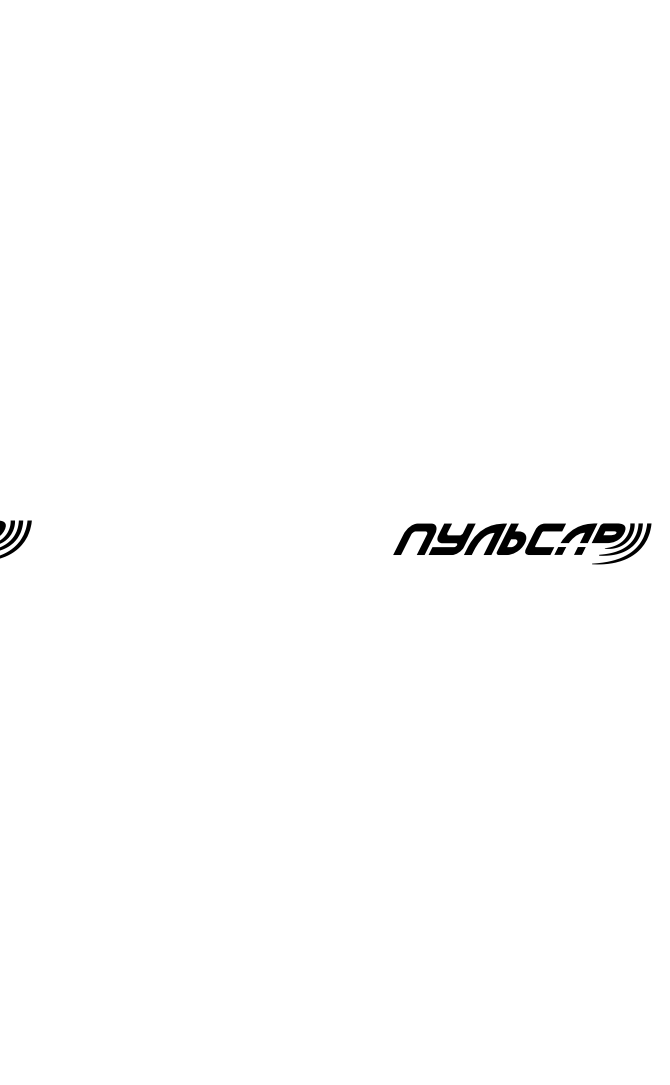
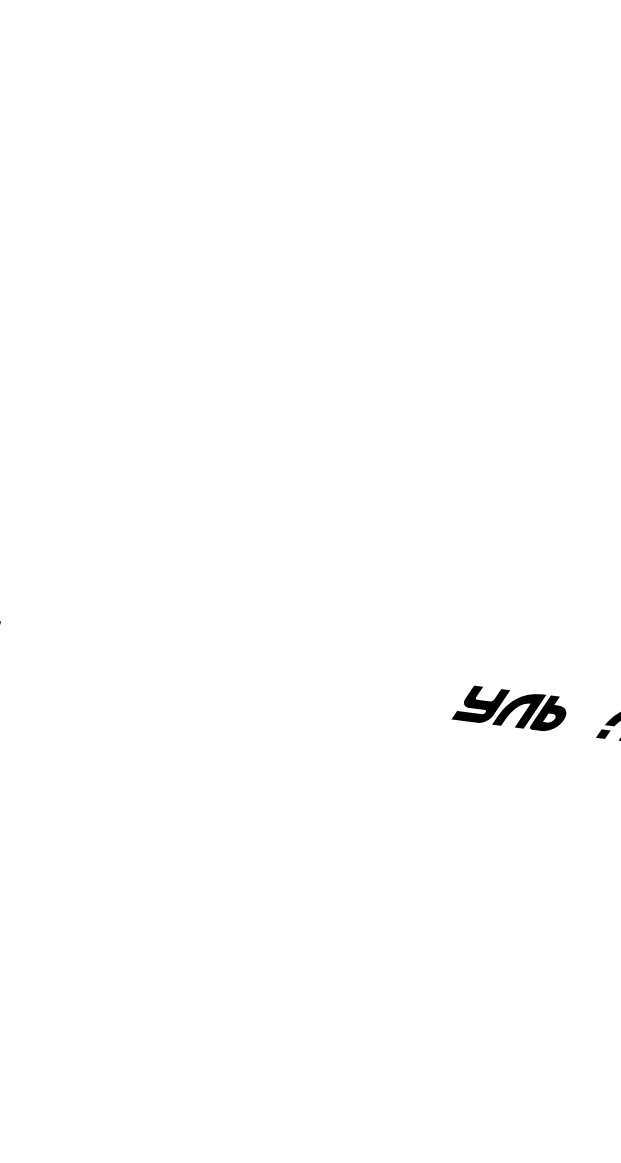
fill: (414, 539) -> (437, 699), removed
fill: (545, 539) -> (588, 718), removed

